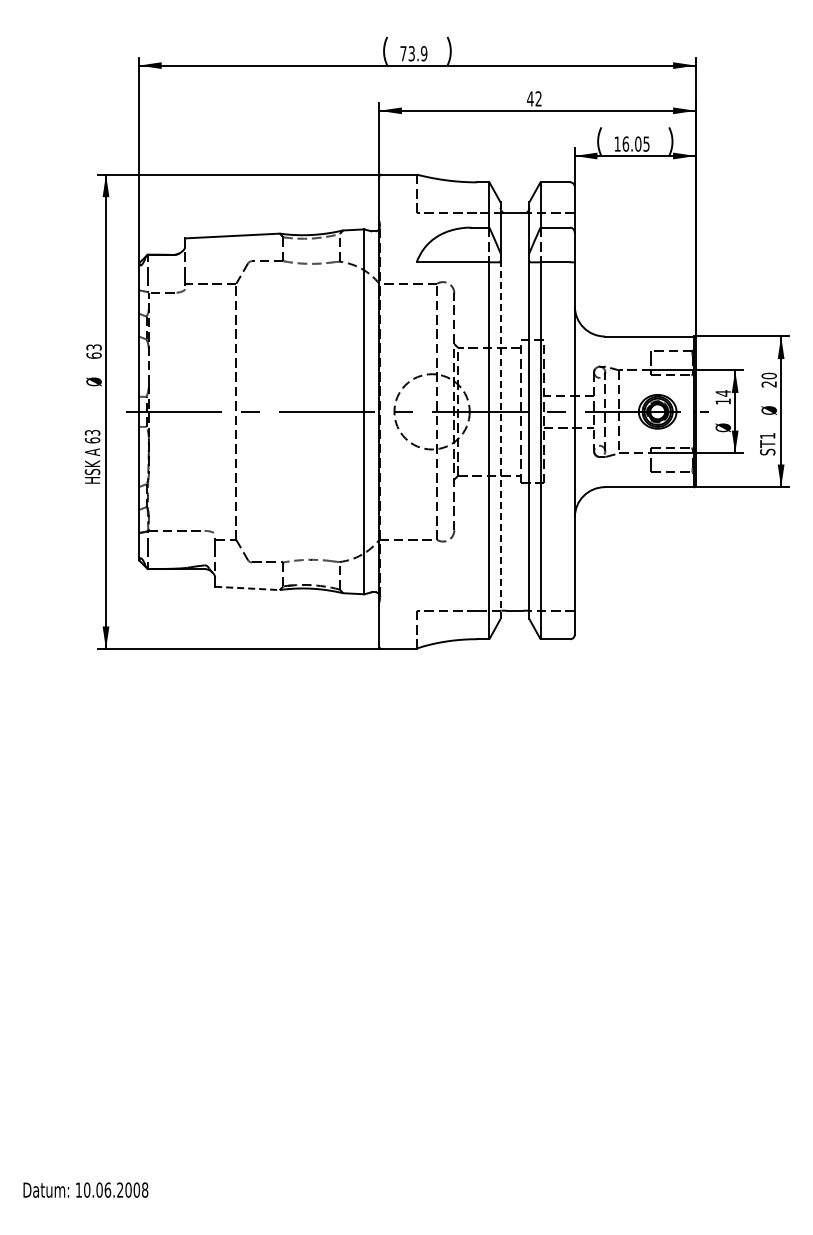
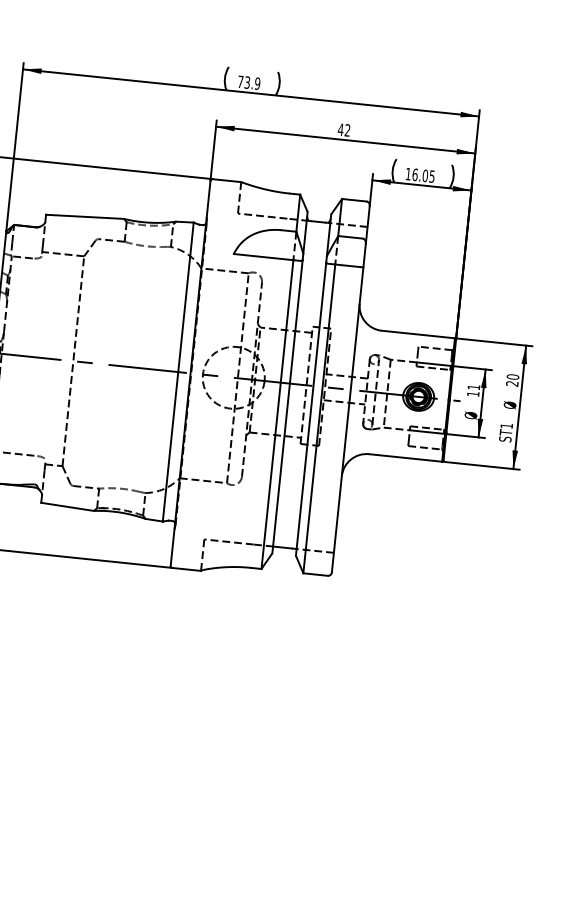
text: (722, 393) -> (473, 387), 14 -> 11
line: (500, 440) -> (287, 407), dashed -> solid
line: (247, 588) -> (67, 506), dashed -> solid

